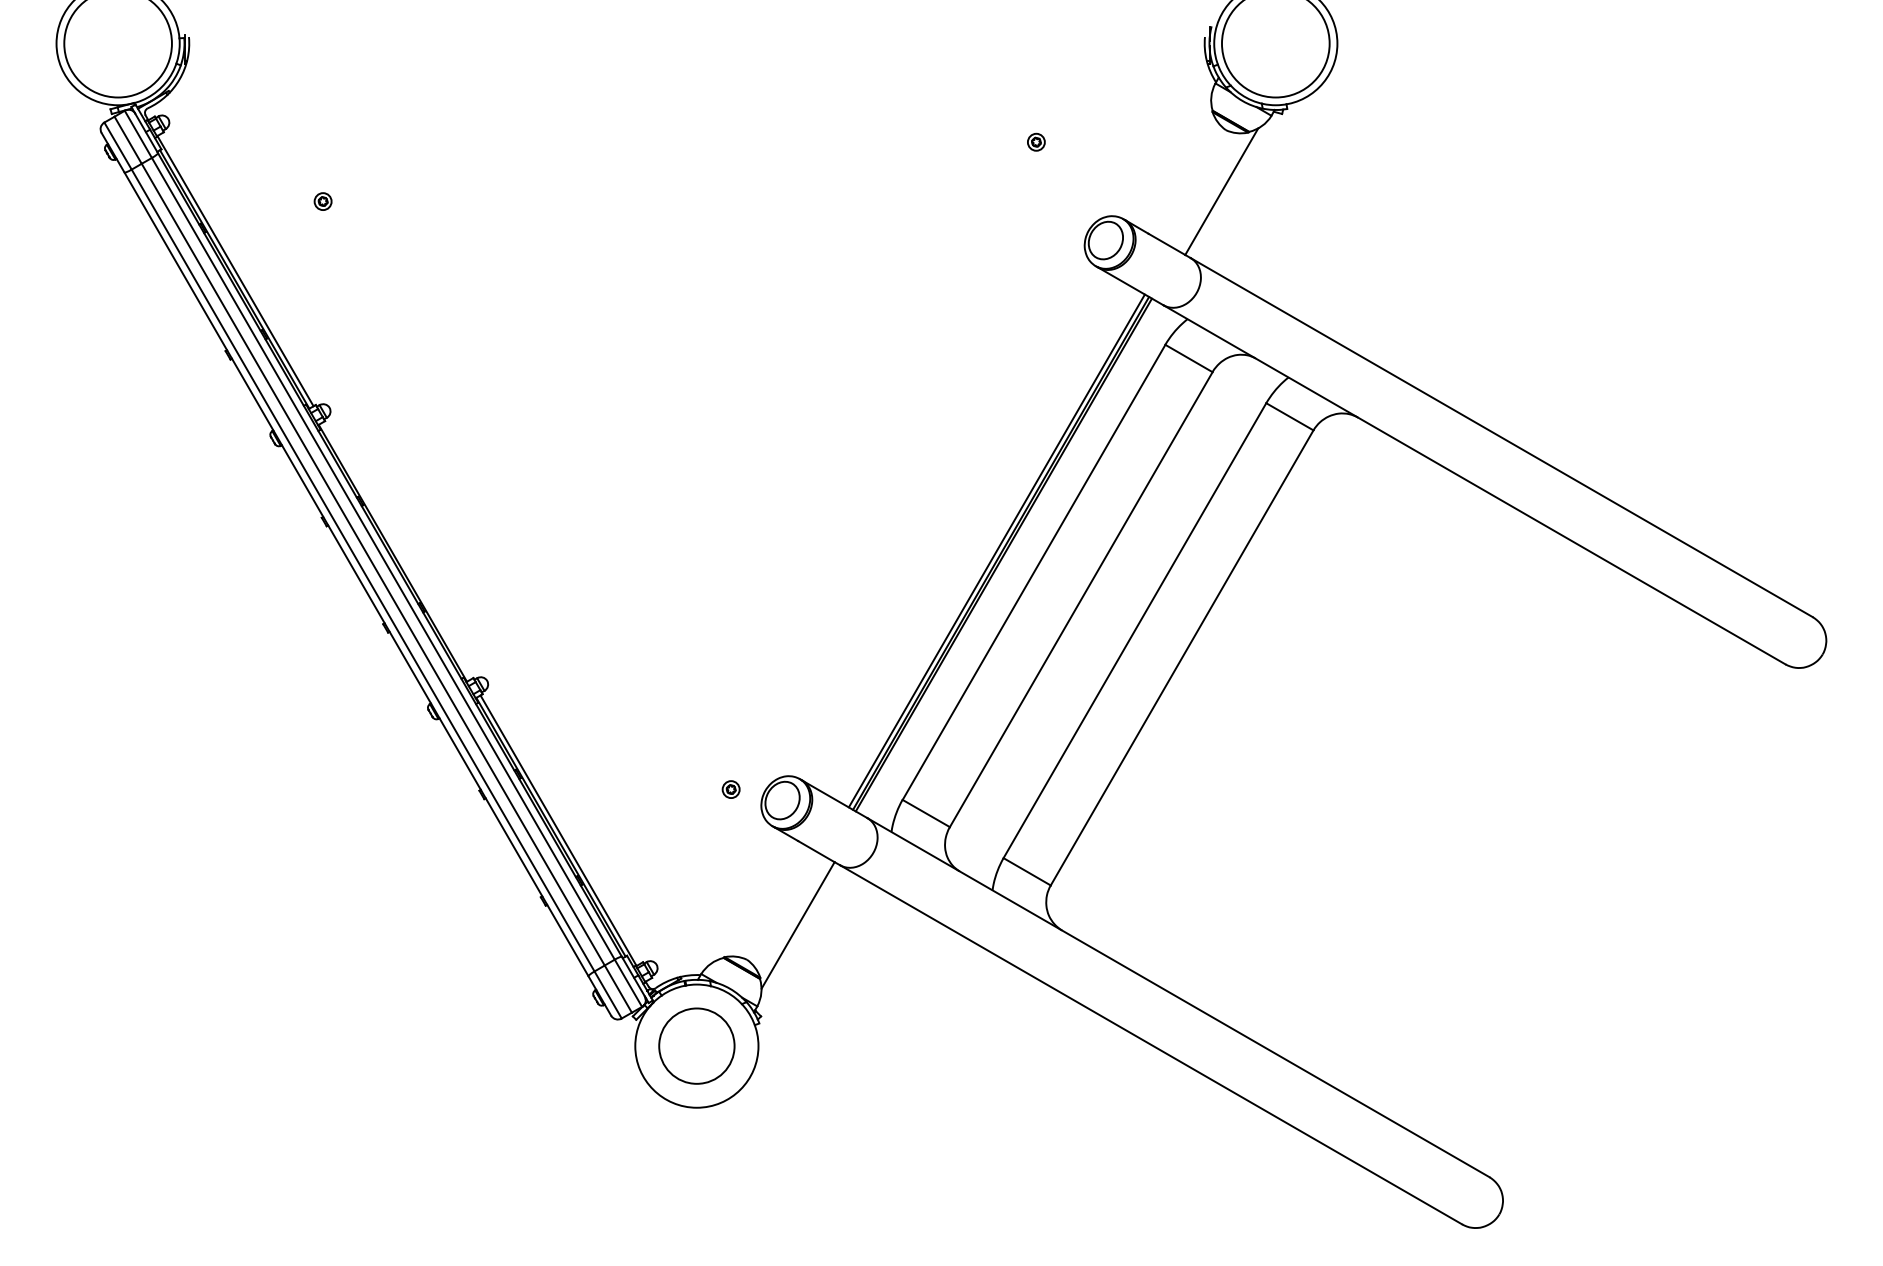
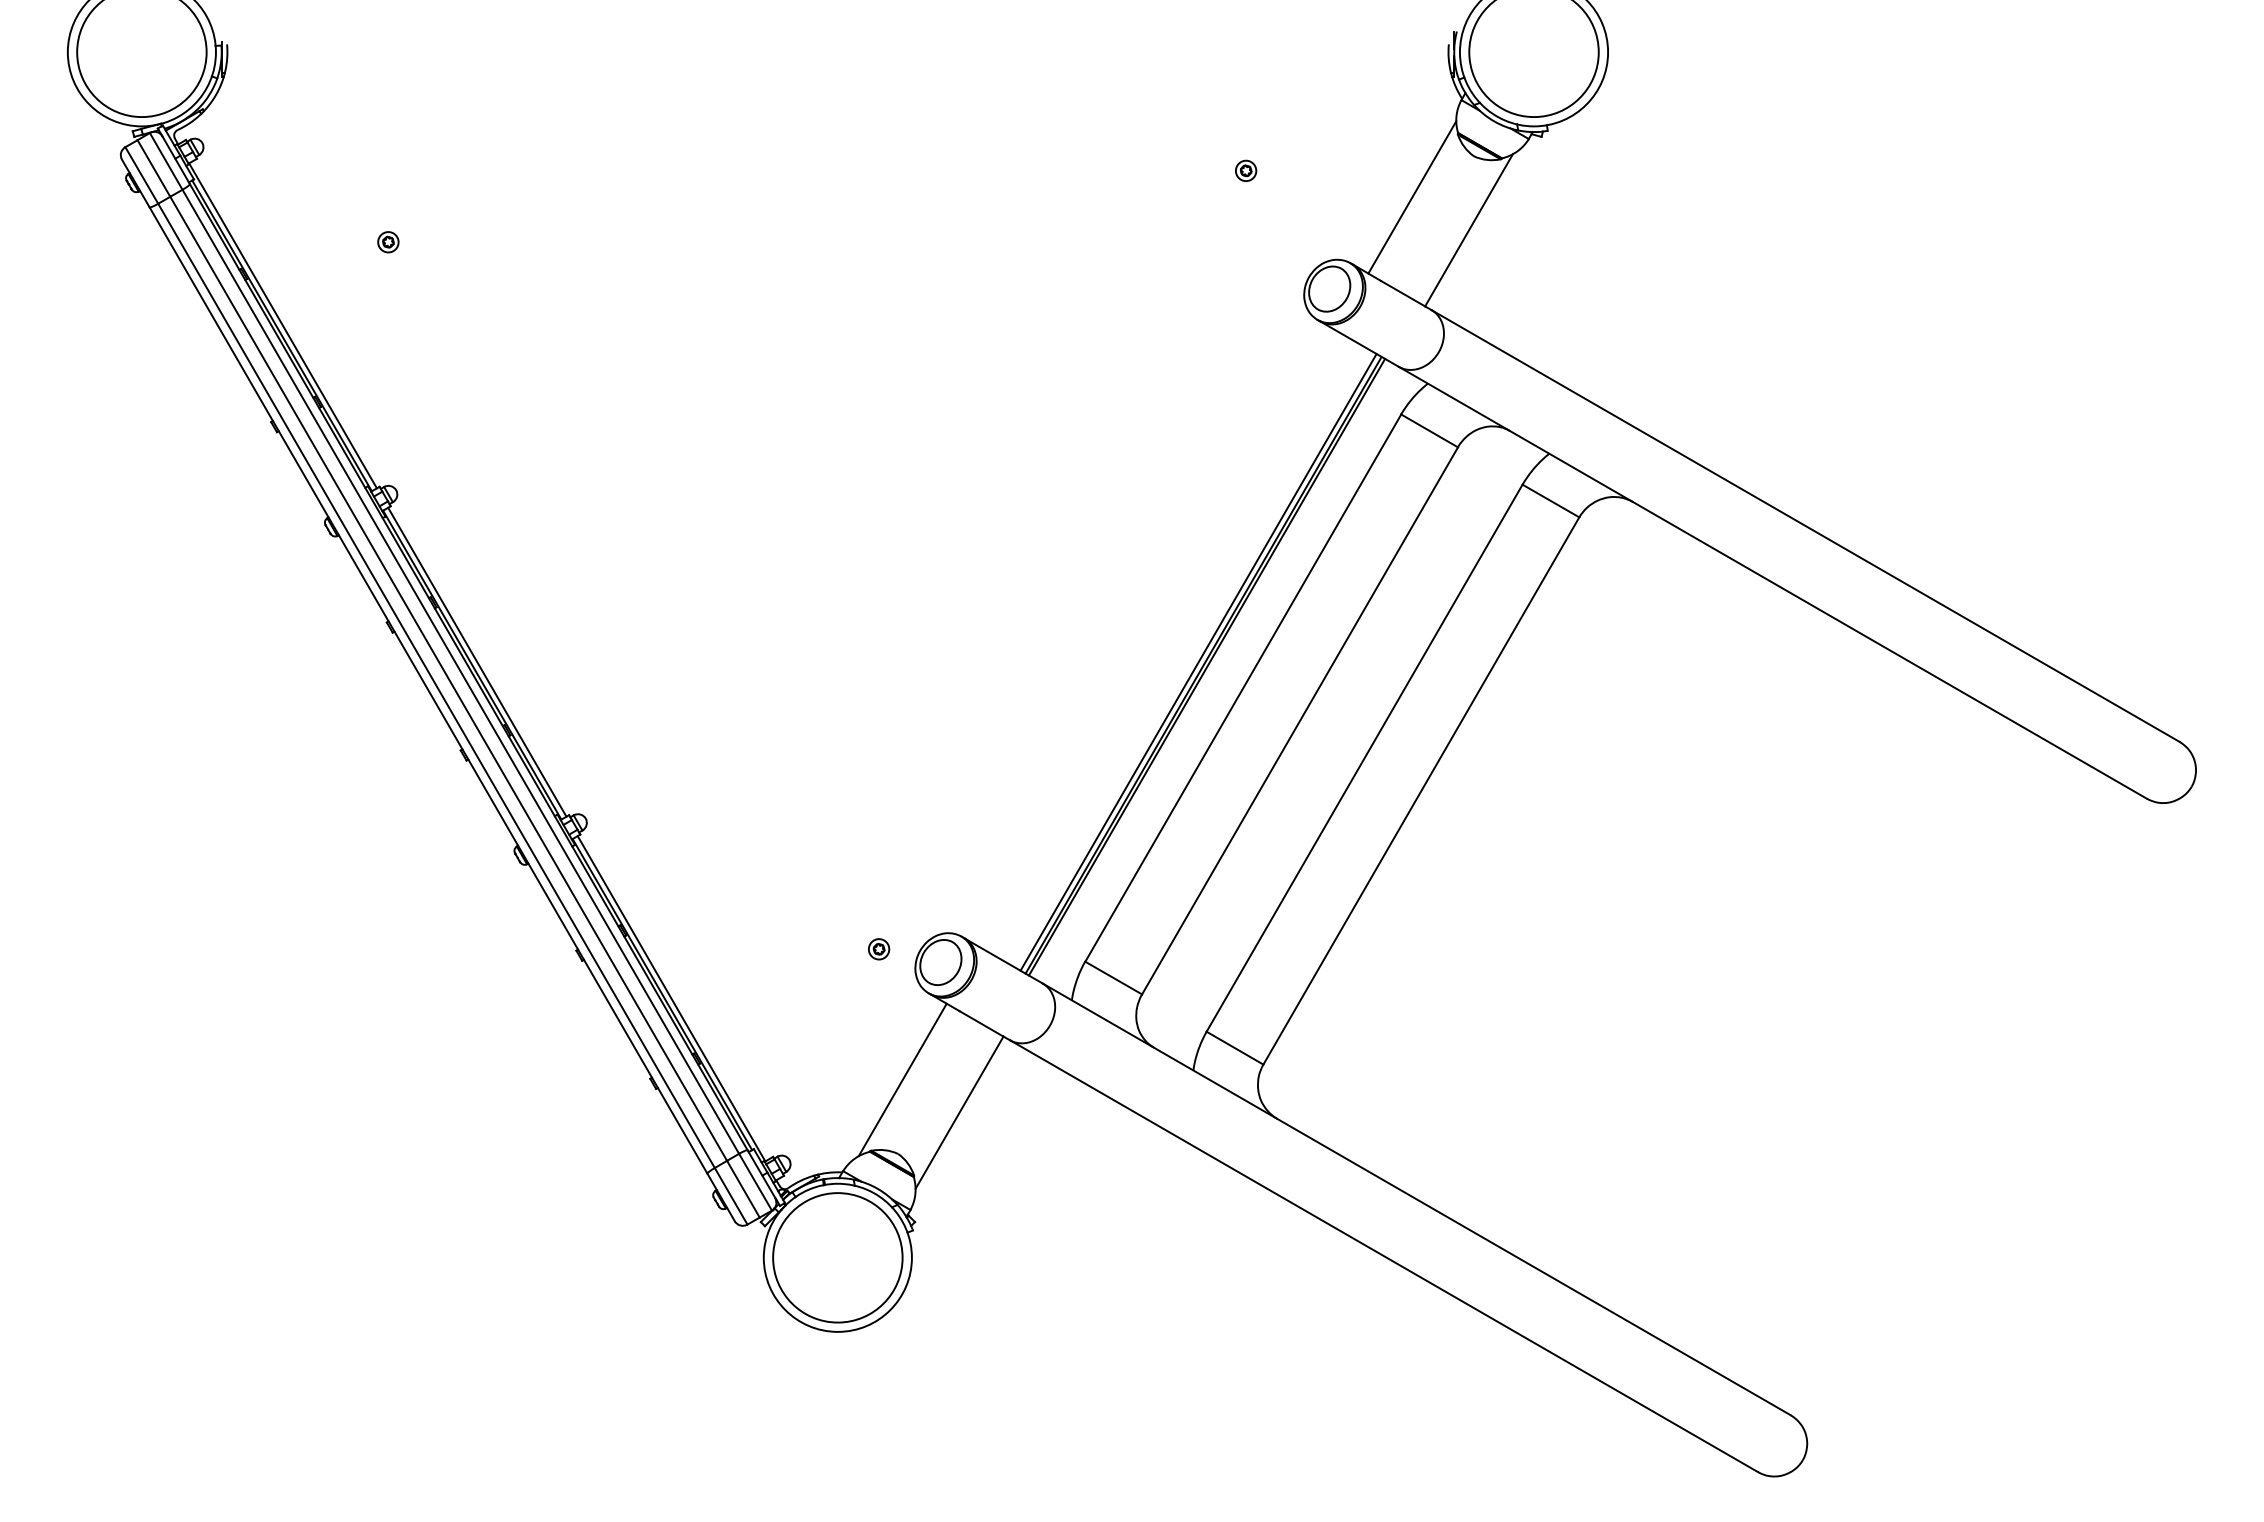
line: (1174, 164) -> (1412, 197), added
line: (397, 550) -> (477, 661), added
line: (750, 897) -> (902, 1079), added
circle: (696, 1045) -> (837, 1257), size x1.43

